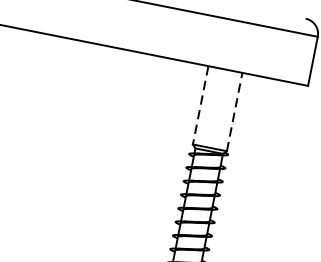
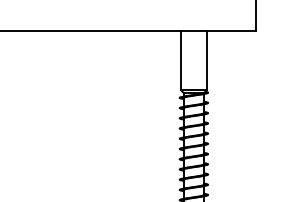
line: (201, 106) -> (181, 61), dashed -> solid
line: (234, 111) -> (206, 60), dashed -> solid

